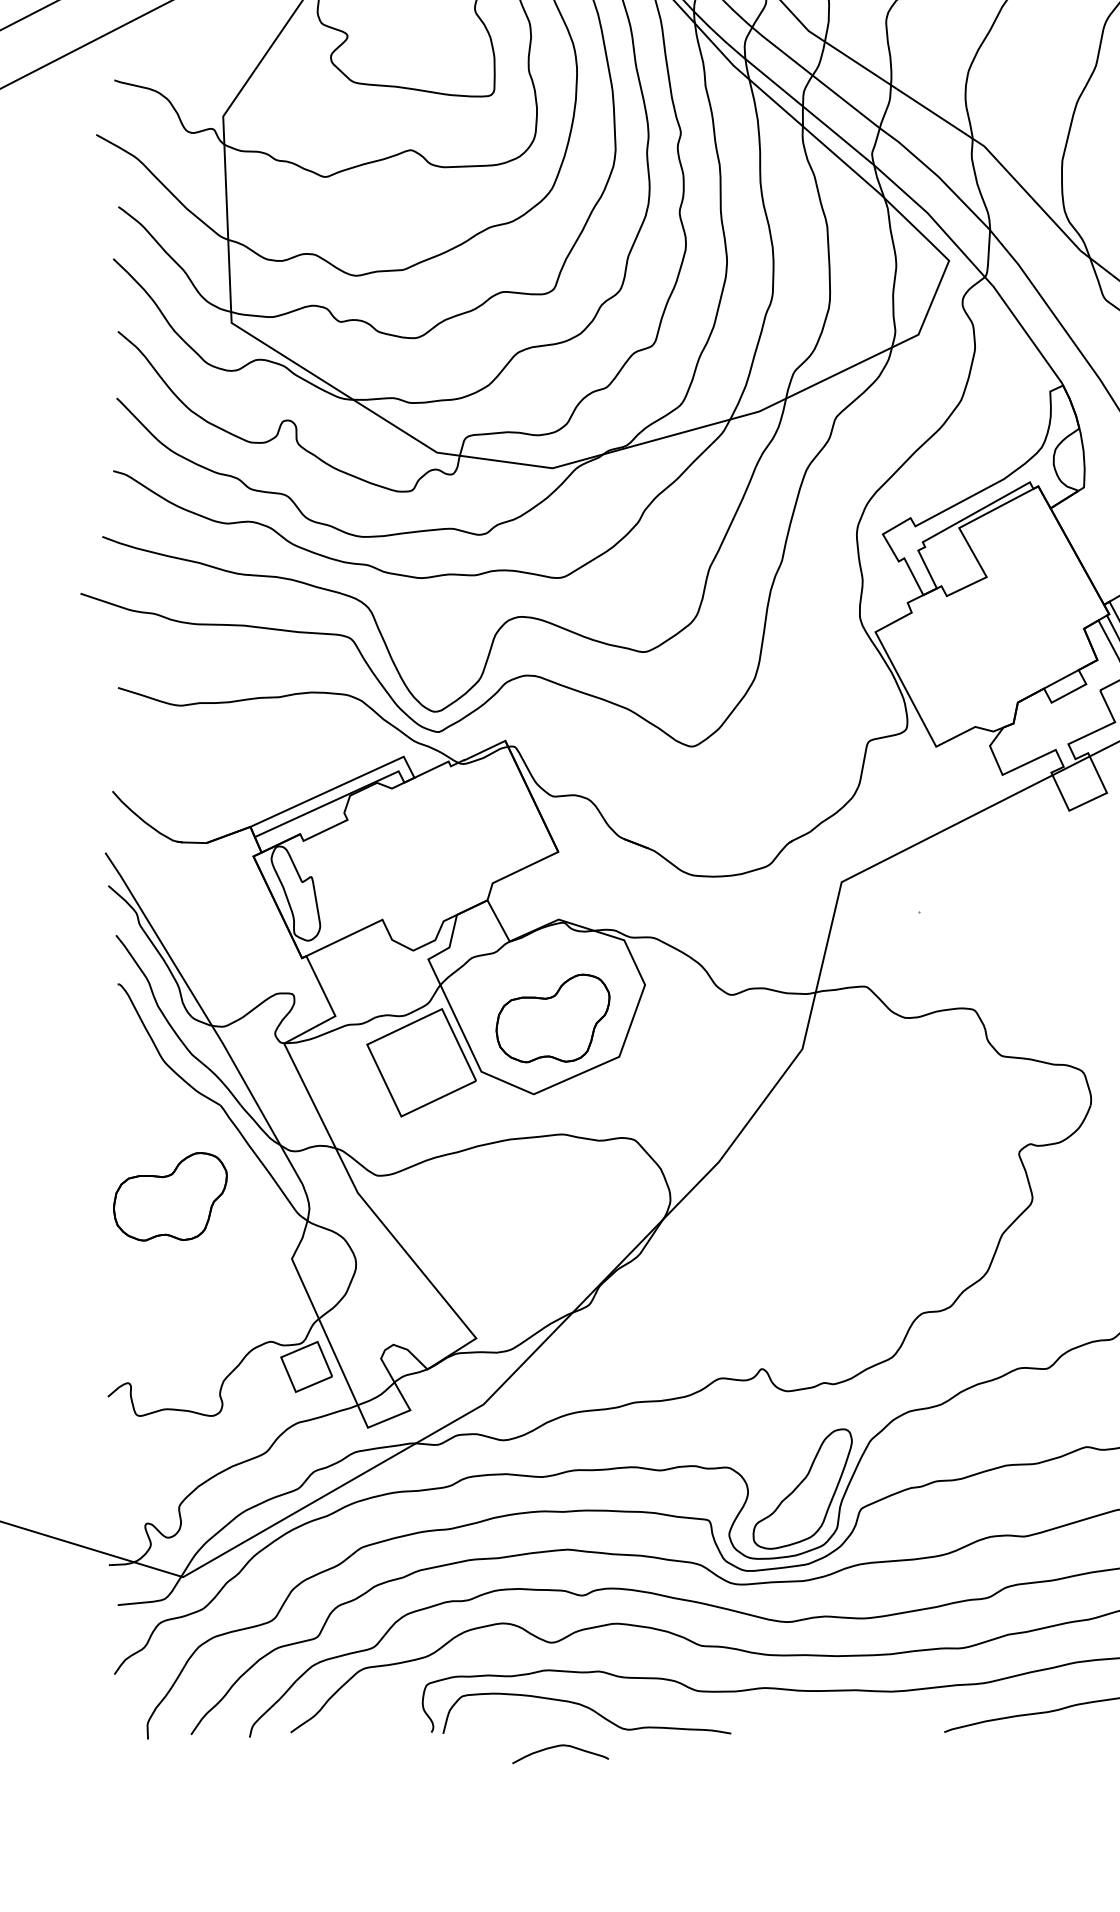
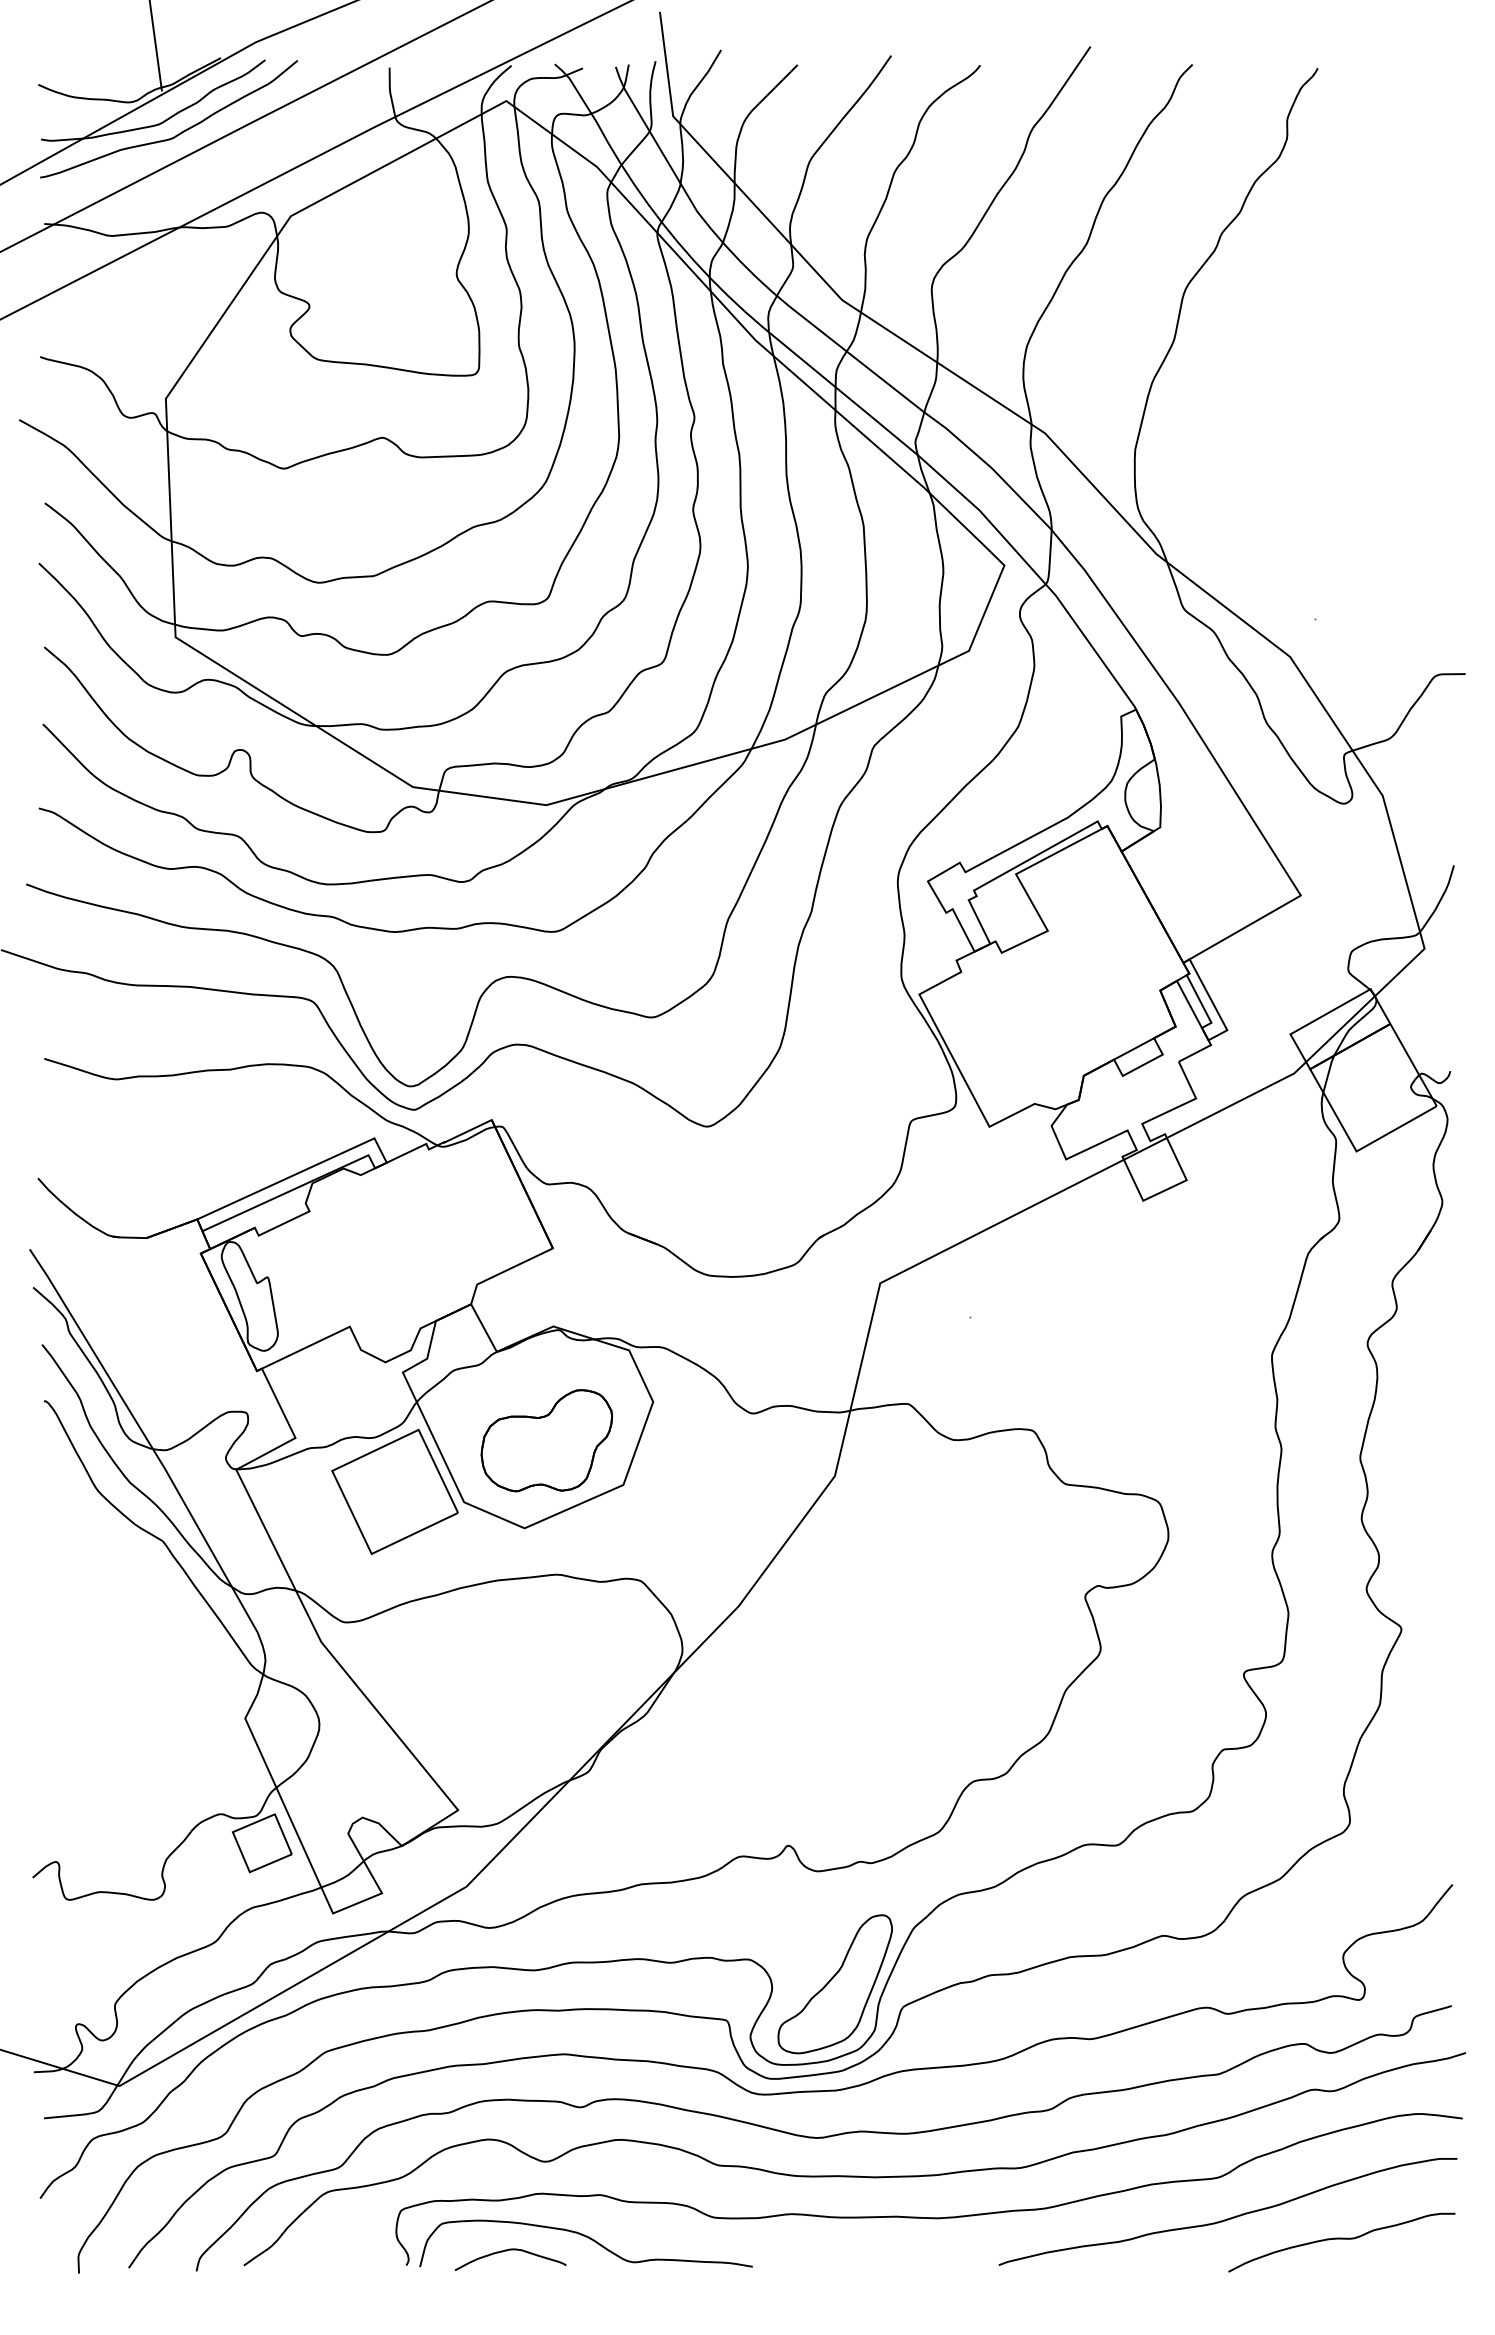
part: (170, 1196) -> (104, 1646), removed
curve: (557, 1747) -> (507, 2251), moved

